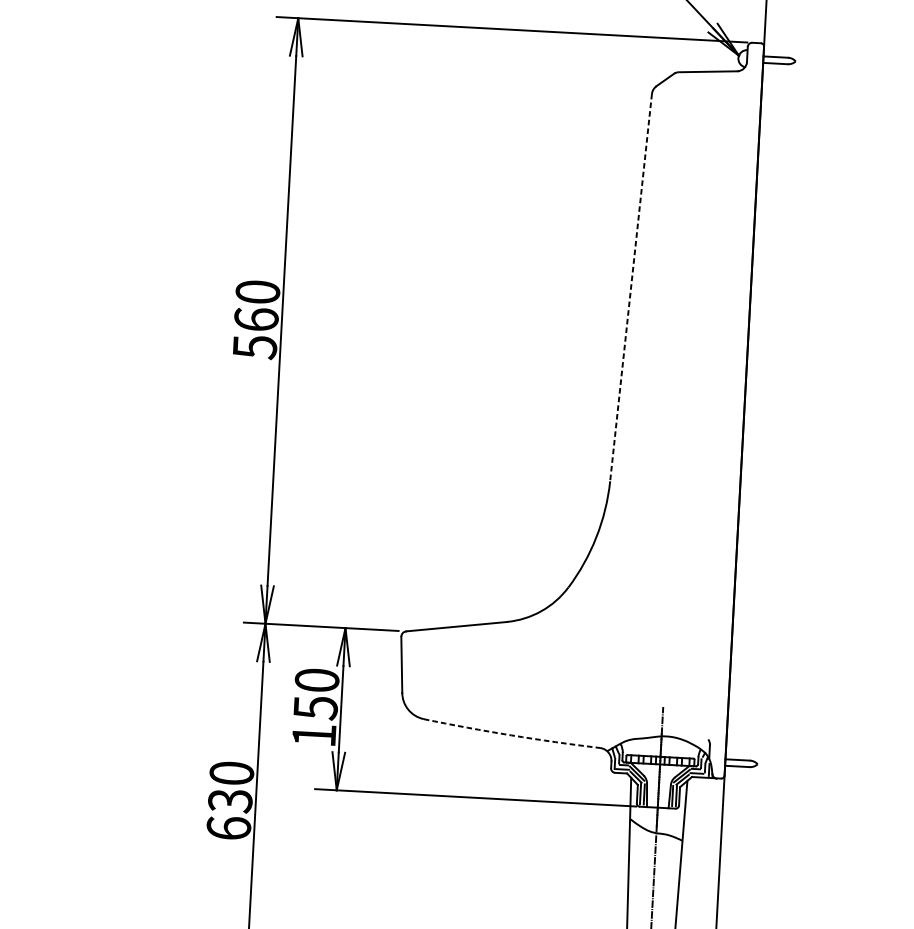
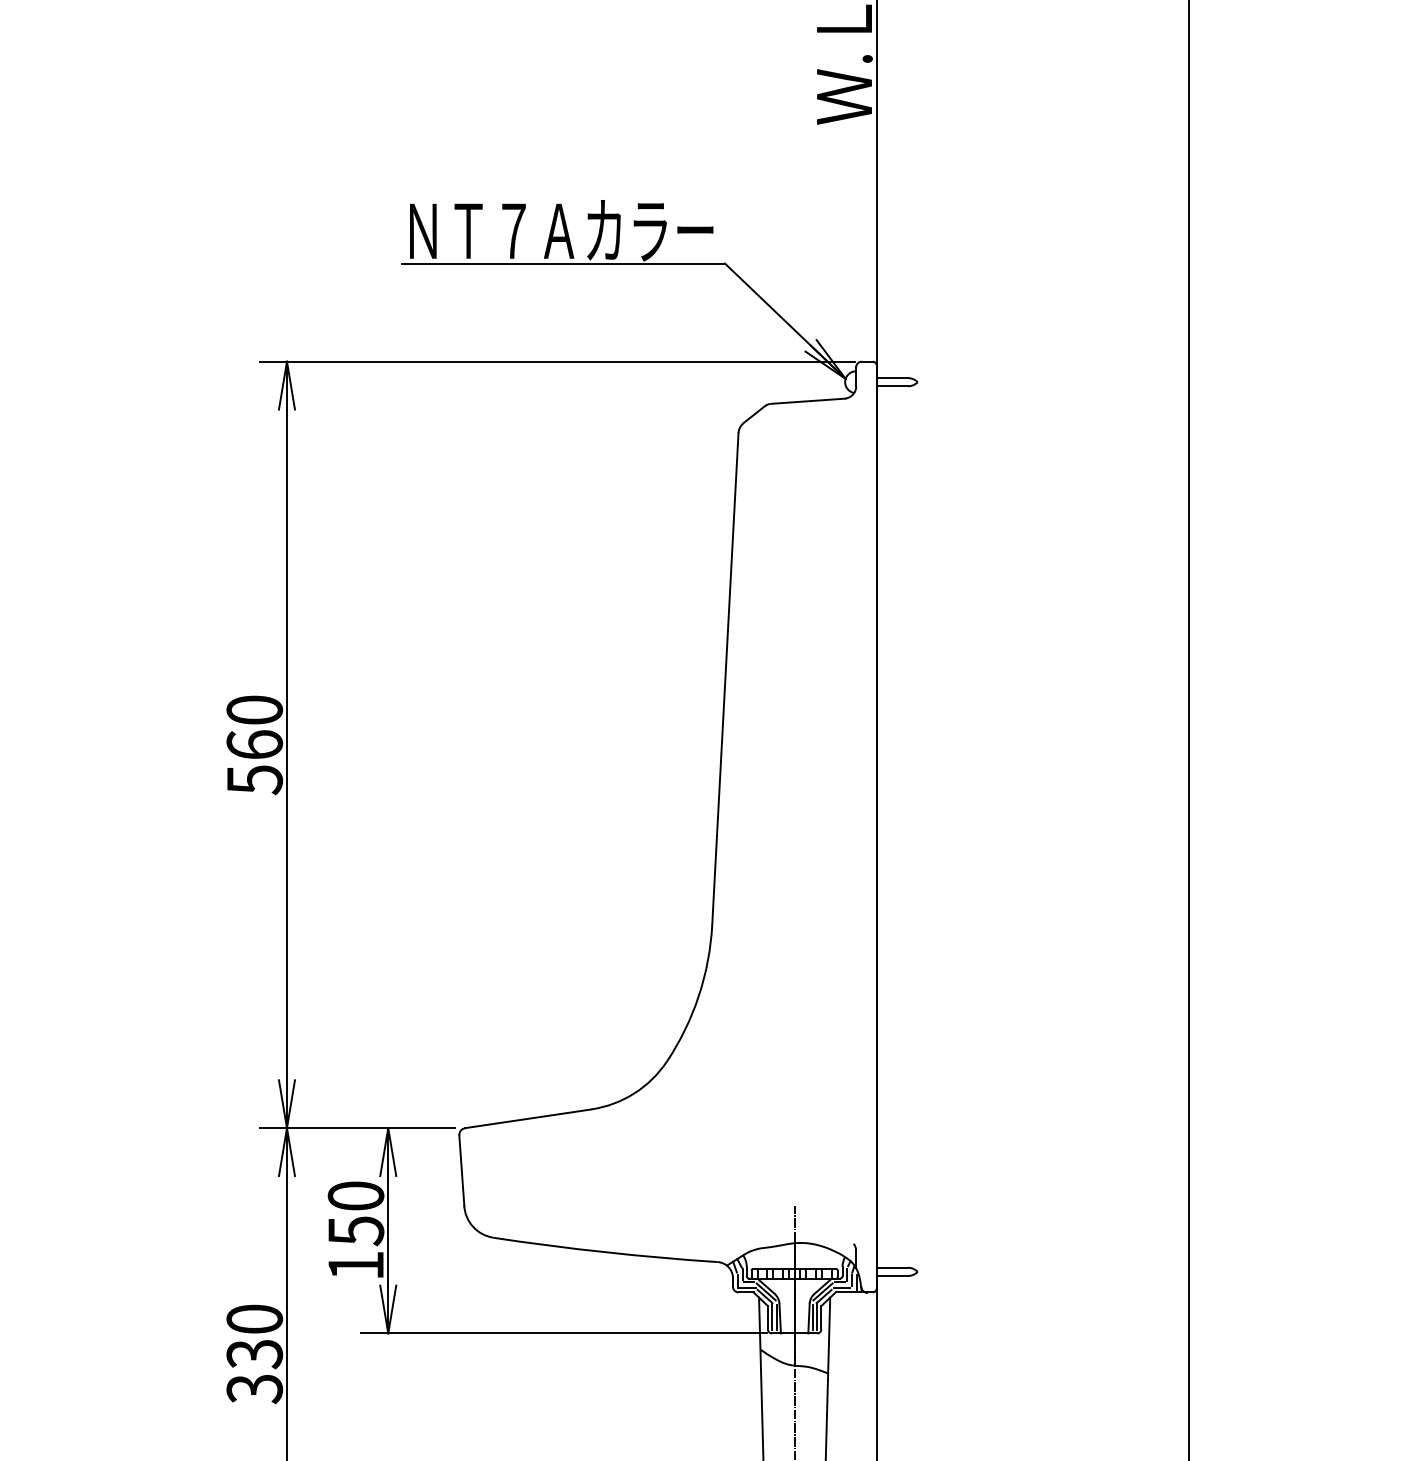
line: (631, 288) -> (725, 679), dashed -> solid
arc: (511, 735) -> (605, 1252), dashed -> solid
text: (228, 828) -> (254, 1389), 630 -> 330

